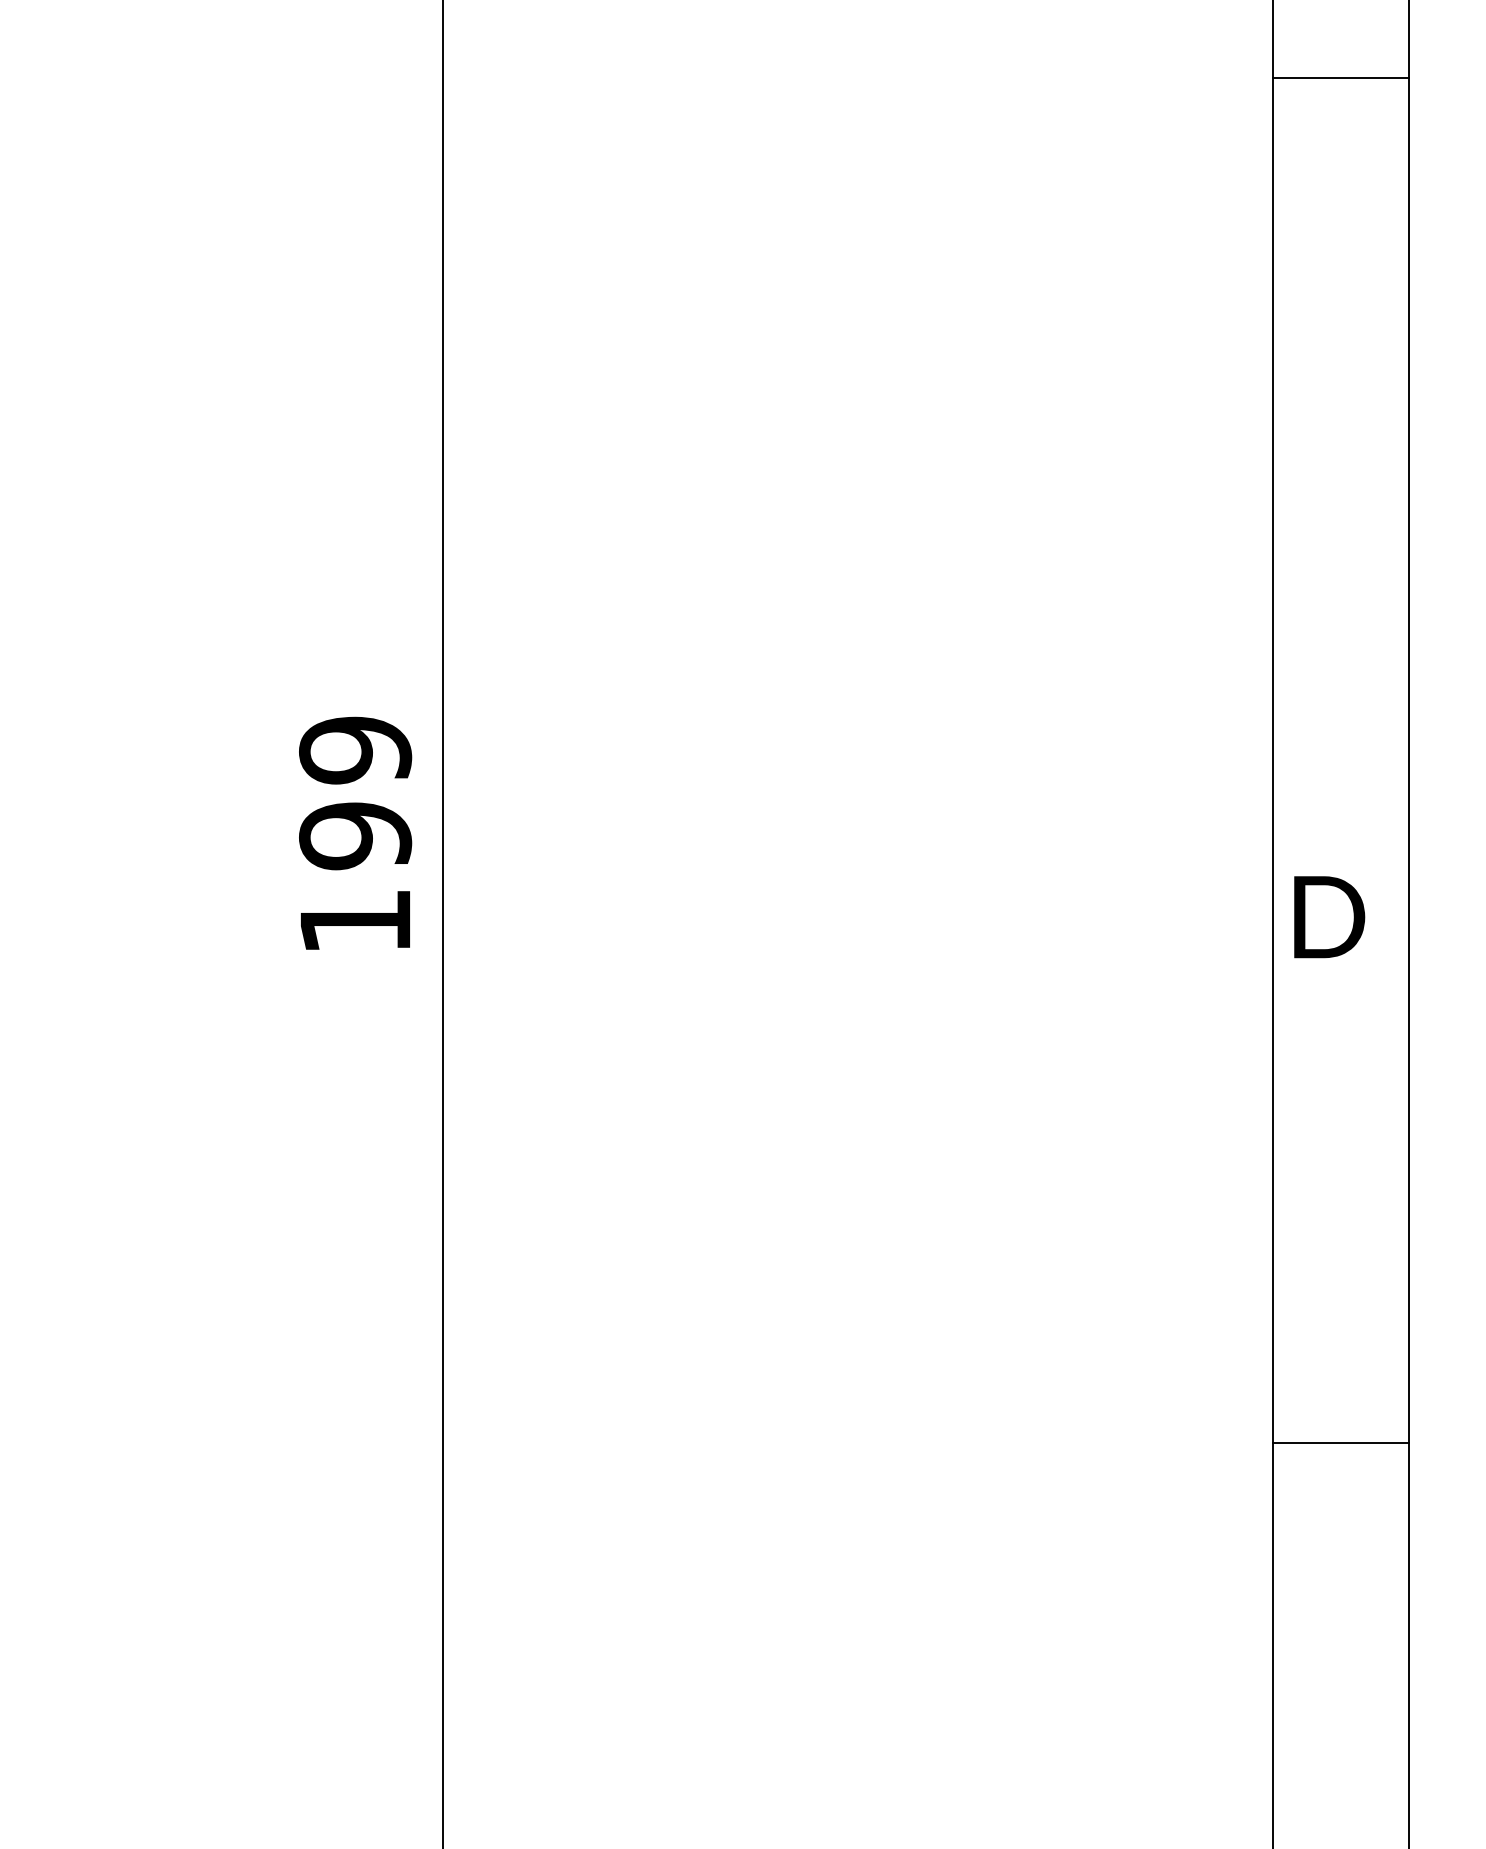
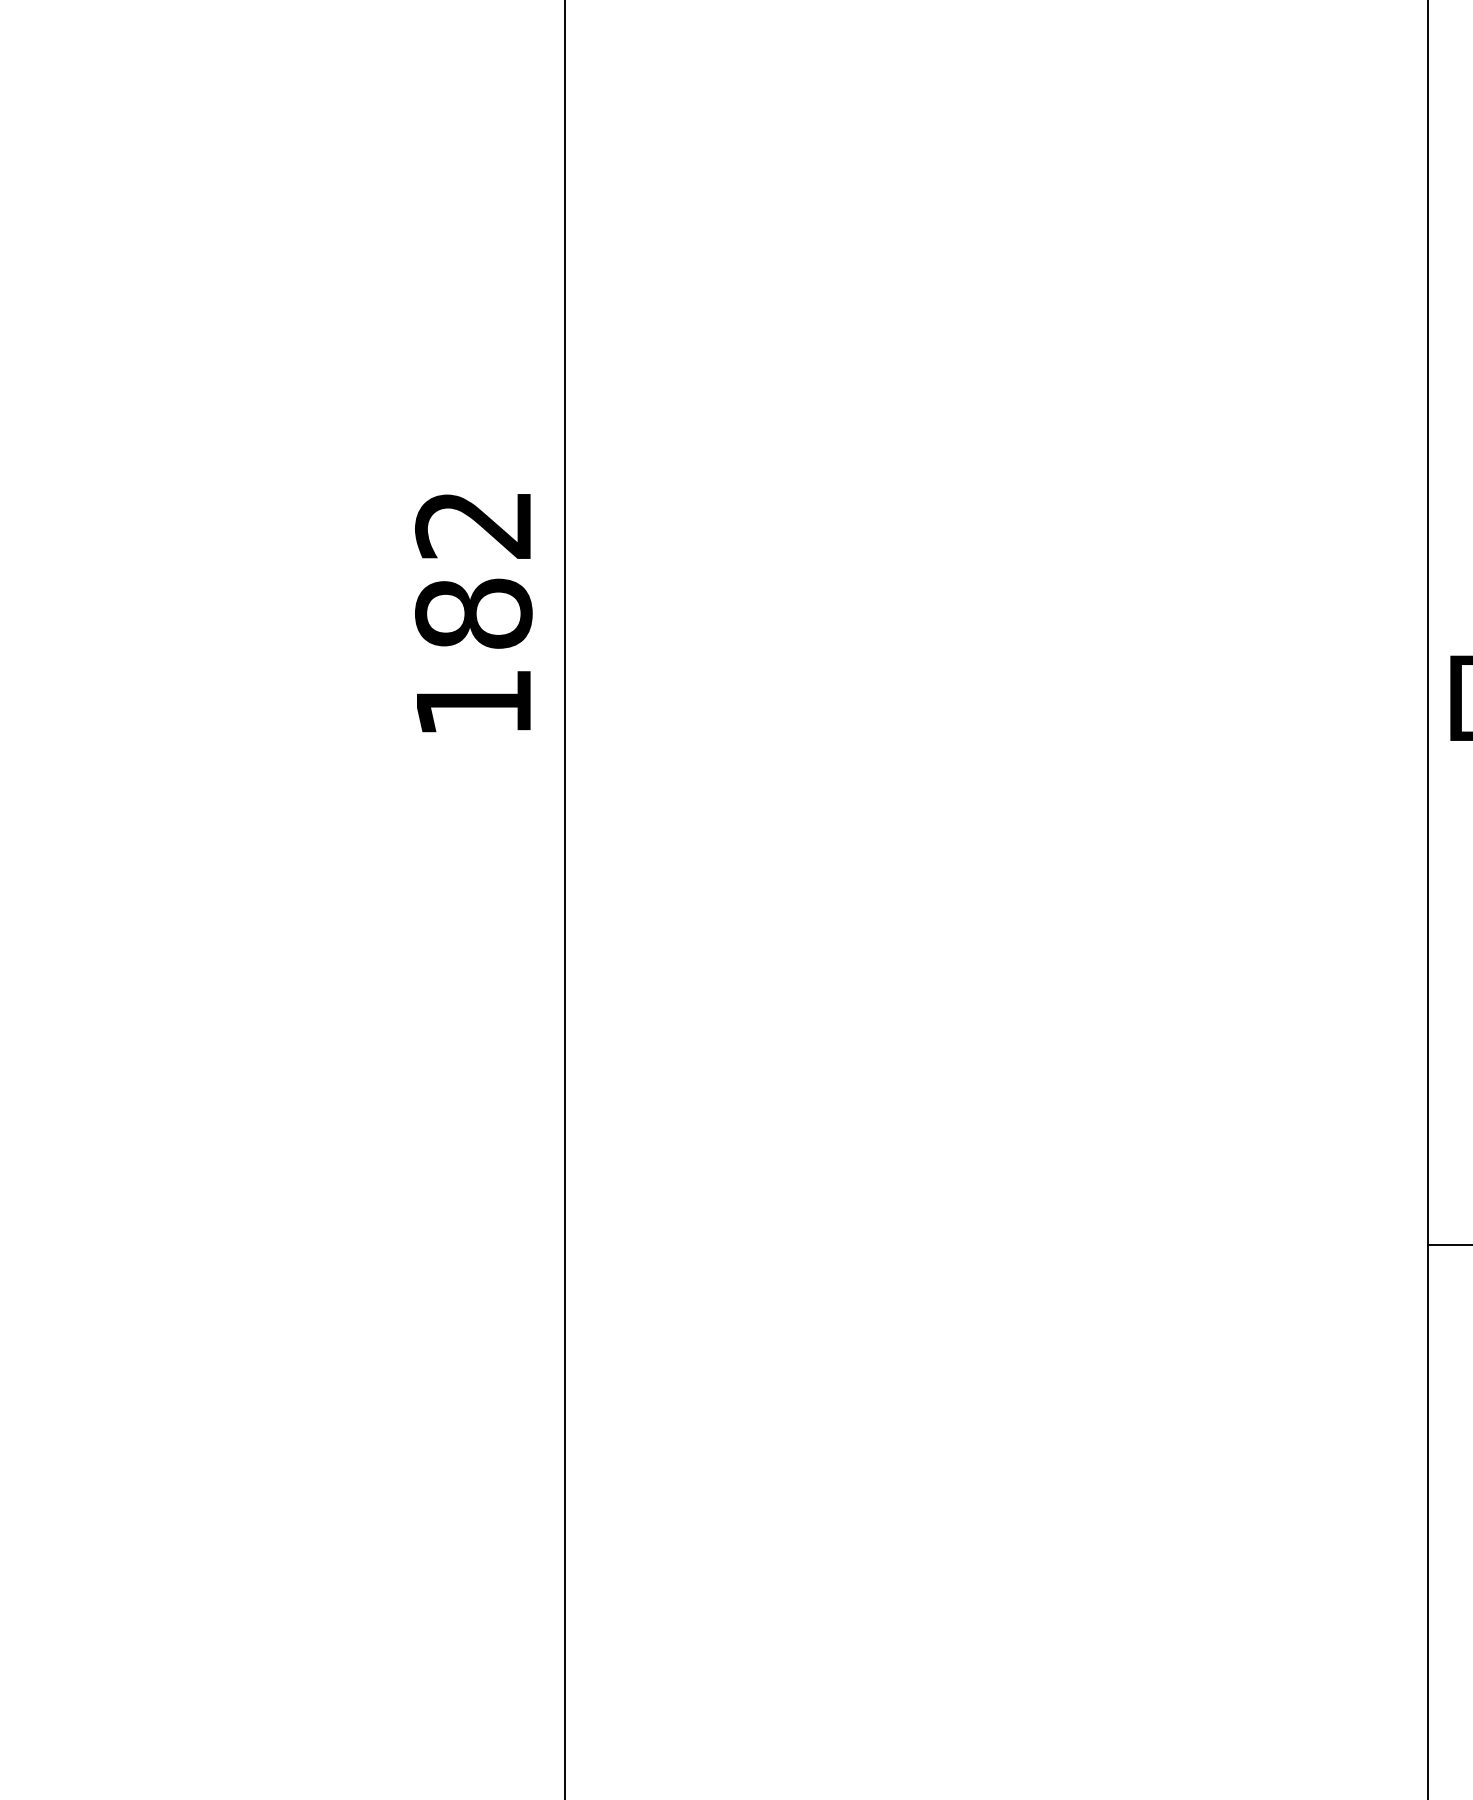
text: (355, 793) -> (473, 569), 199 -> 182

